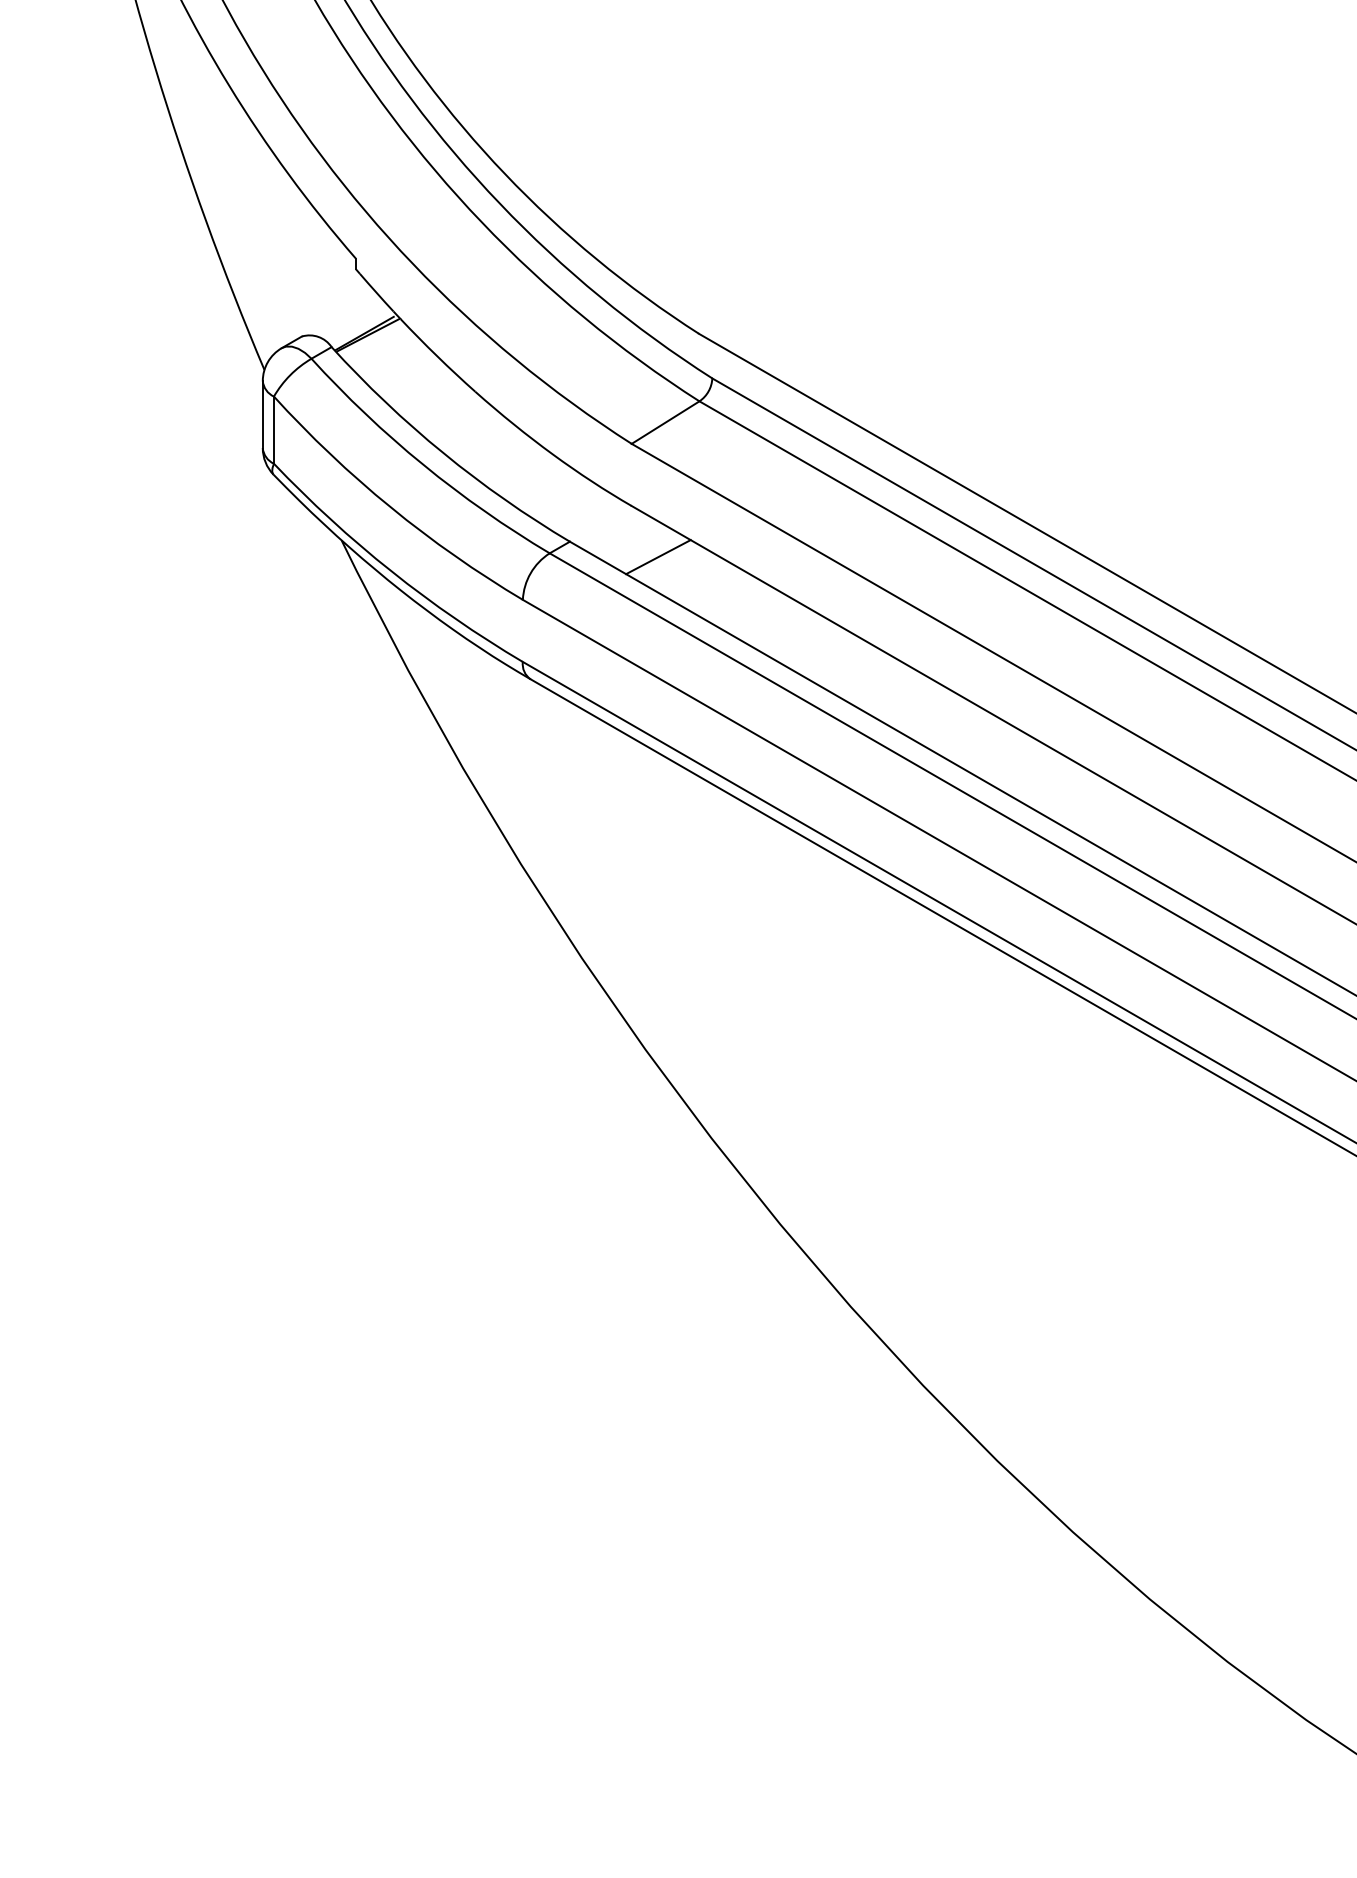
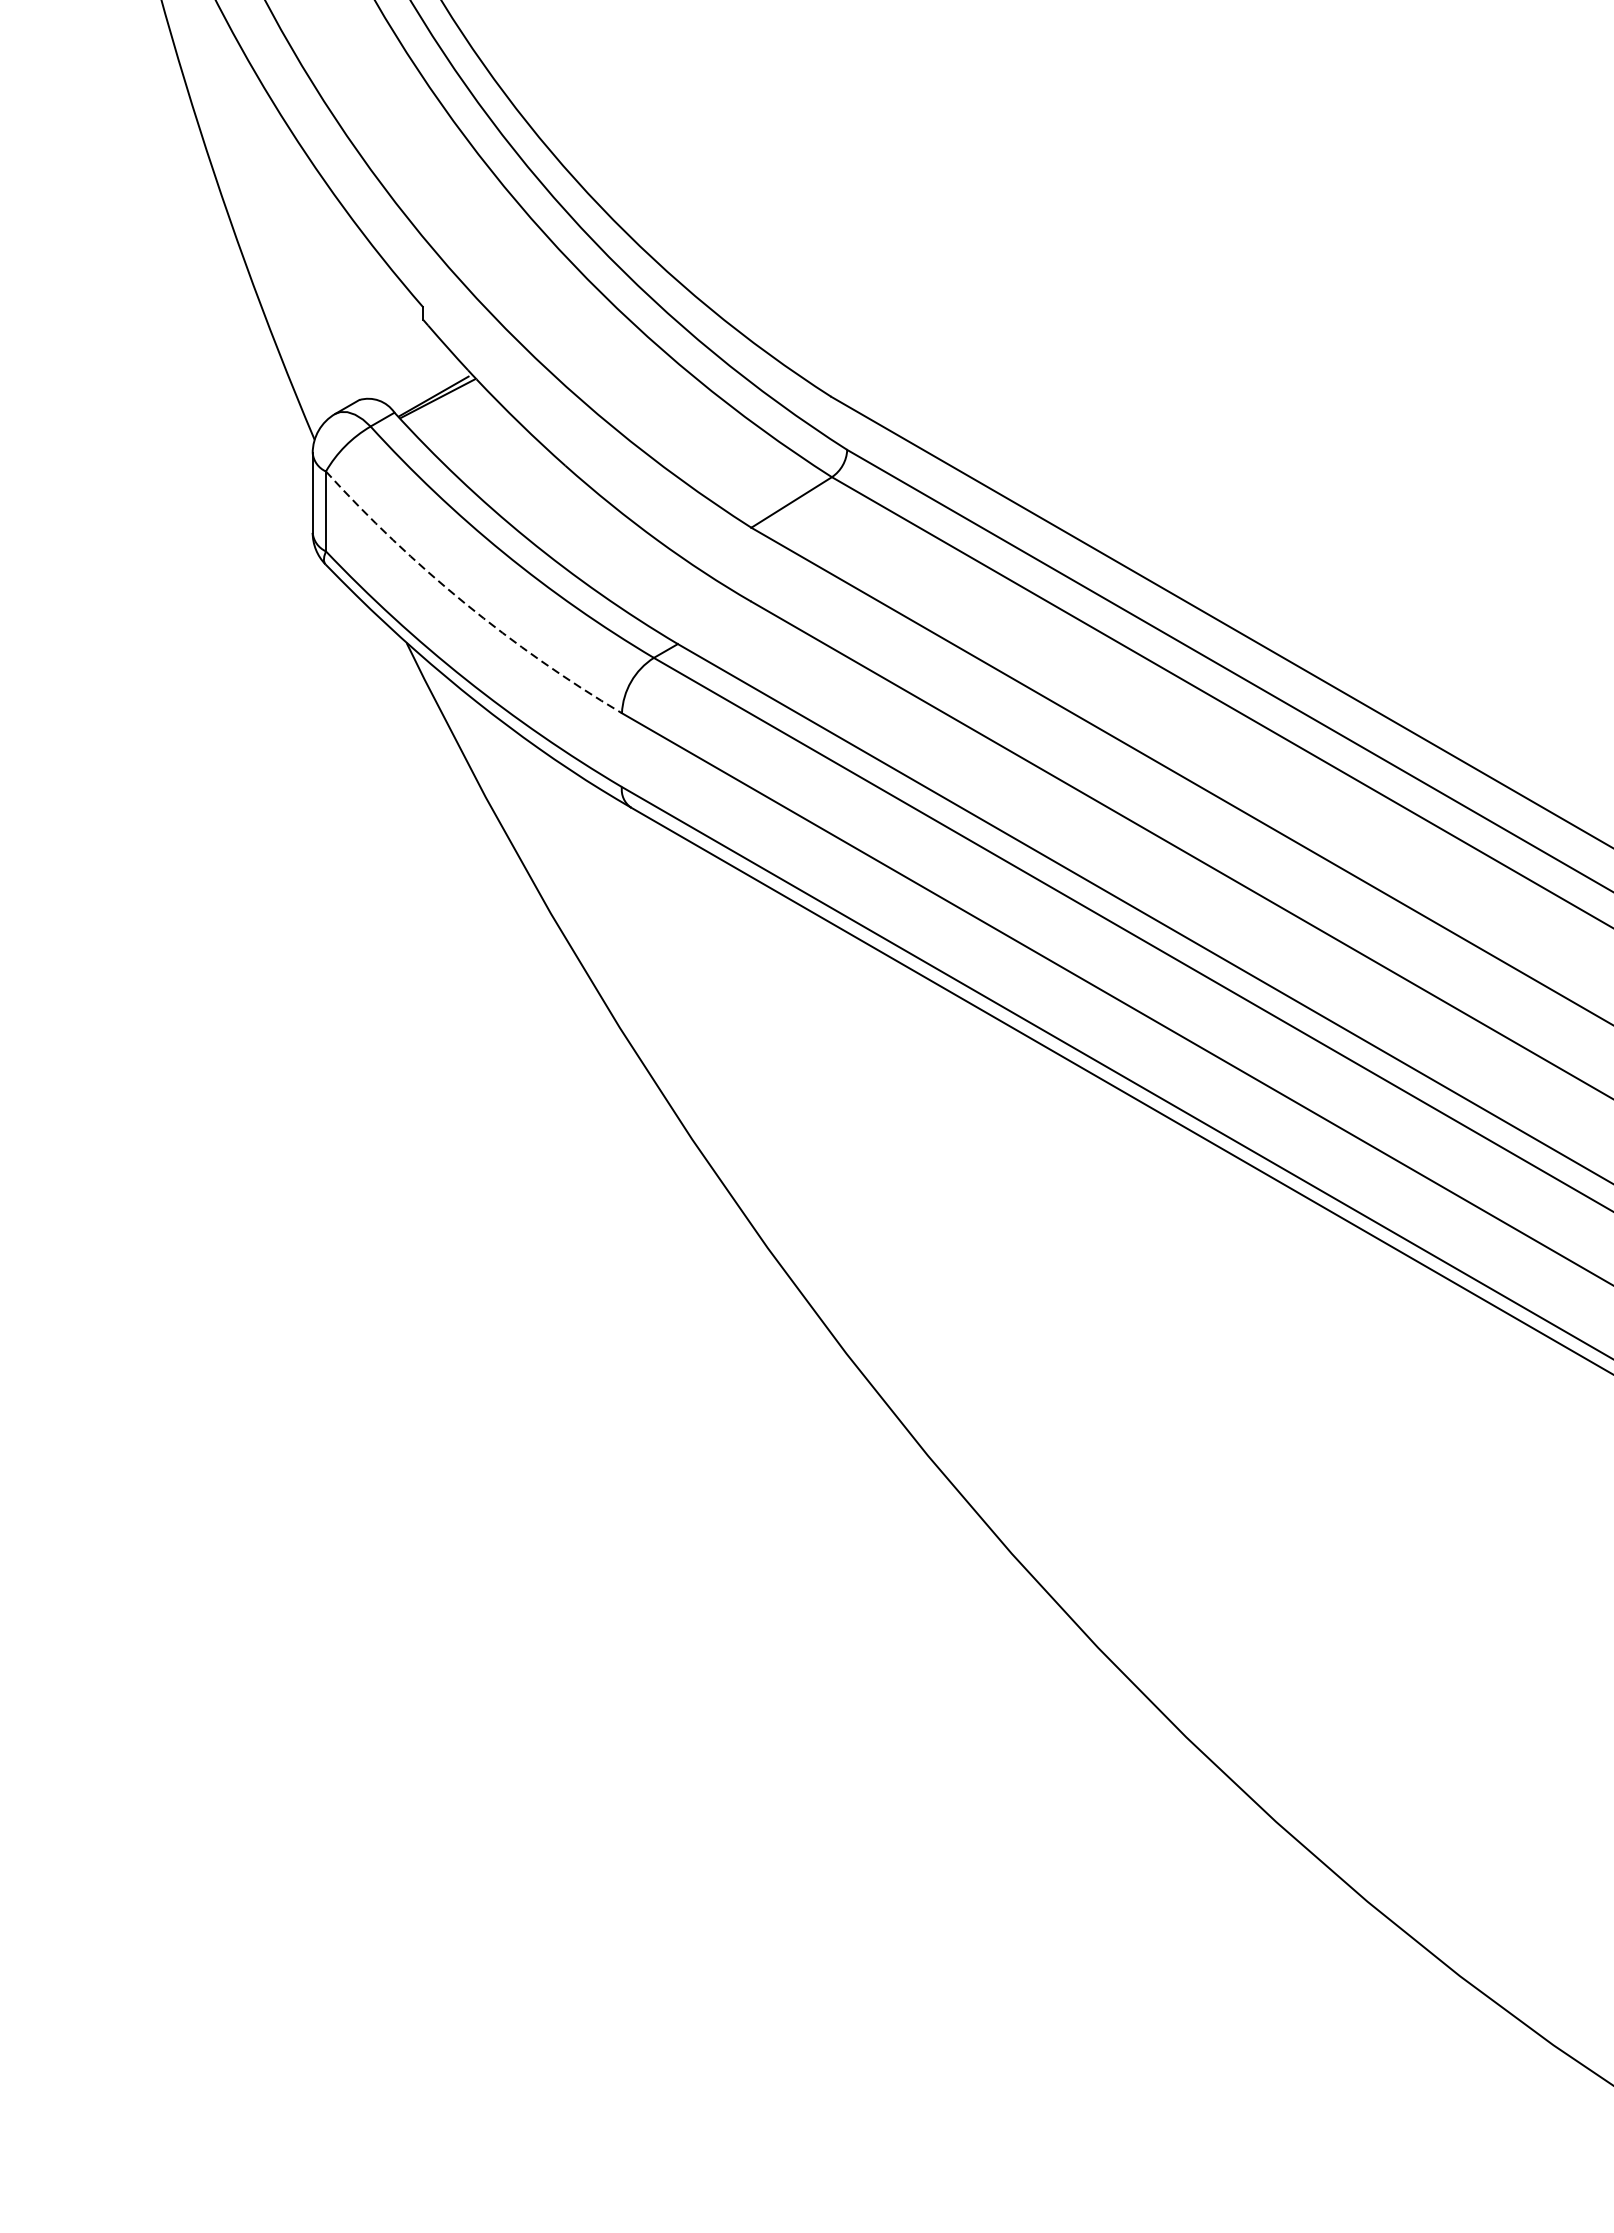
arc: (390, 507) -> (464, 603), solid -> dashed
line: (658, 557) -> (783, 662), removed

